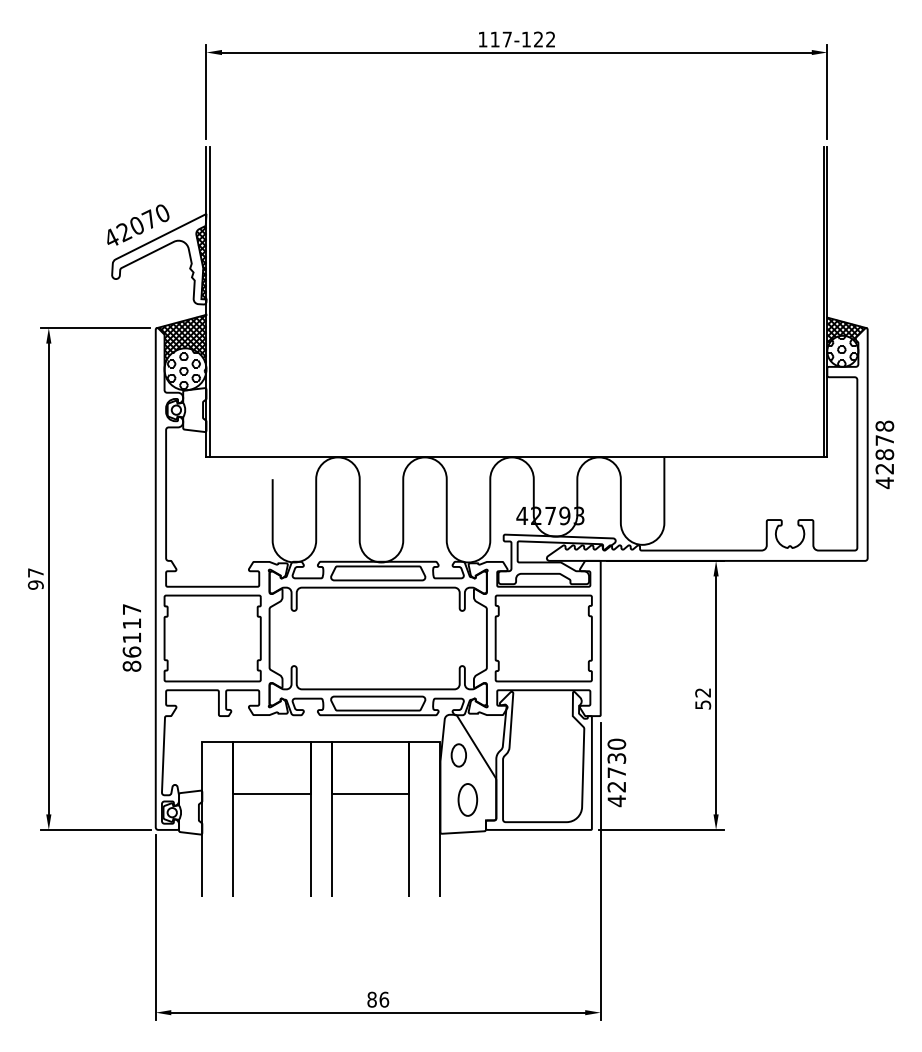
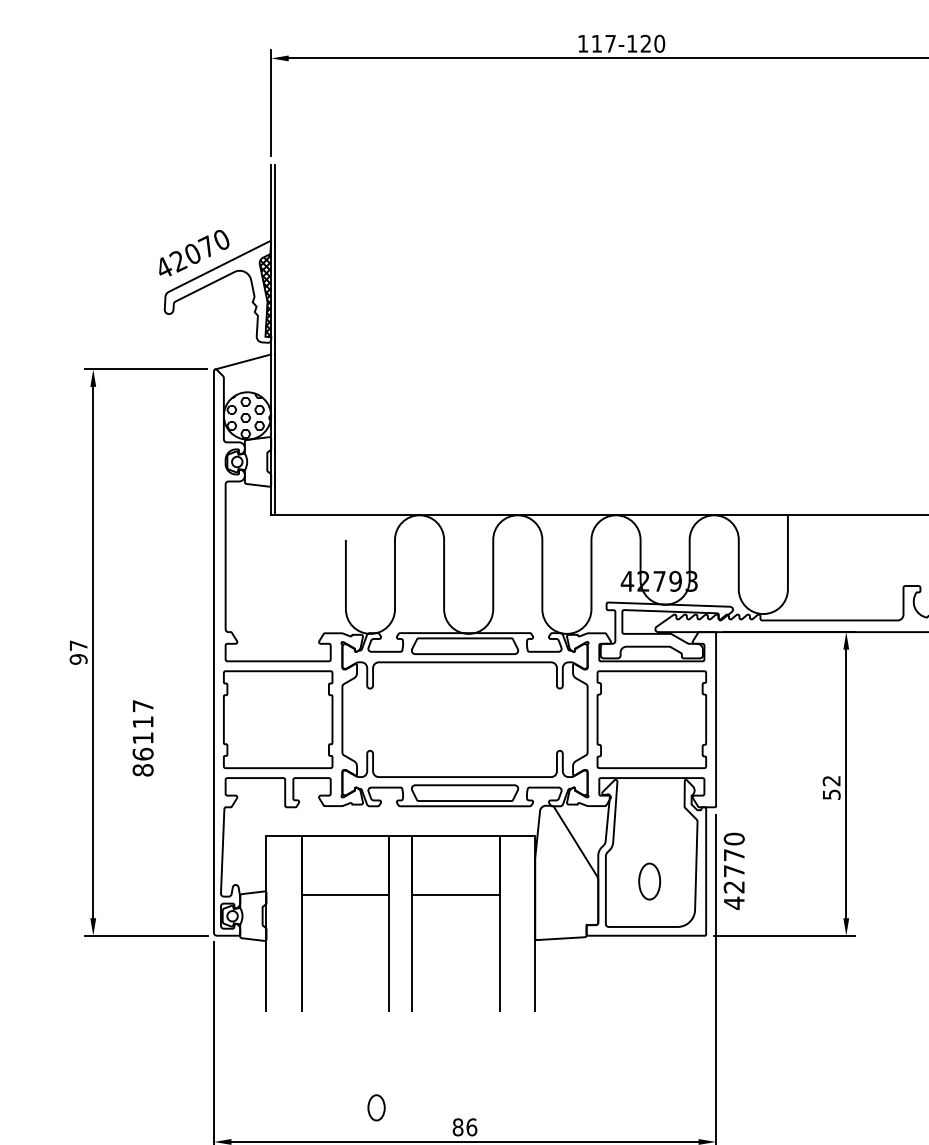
text: (550, 39) -> (659, 43), 117-122 -> 117-120
hatch: (181, 341) -> (242, 384), removed
text: (131, 637) -> (142, 737), moved
part: (458, 755) -> (376, 1107), moved
text: (616, 758) -> (733, 855), 42730 -> 42770
part: (467, 799) -> (649, 881), moved

